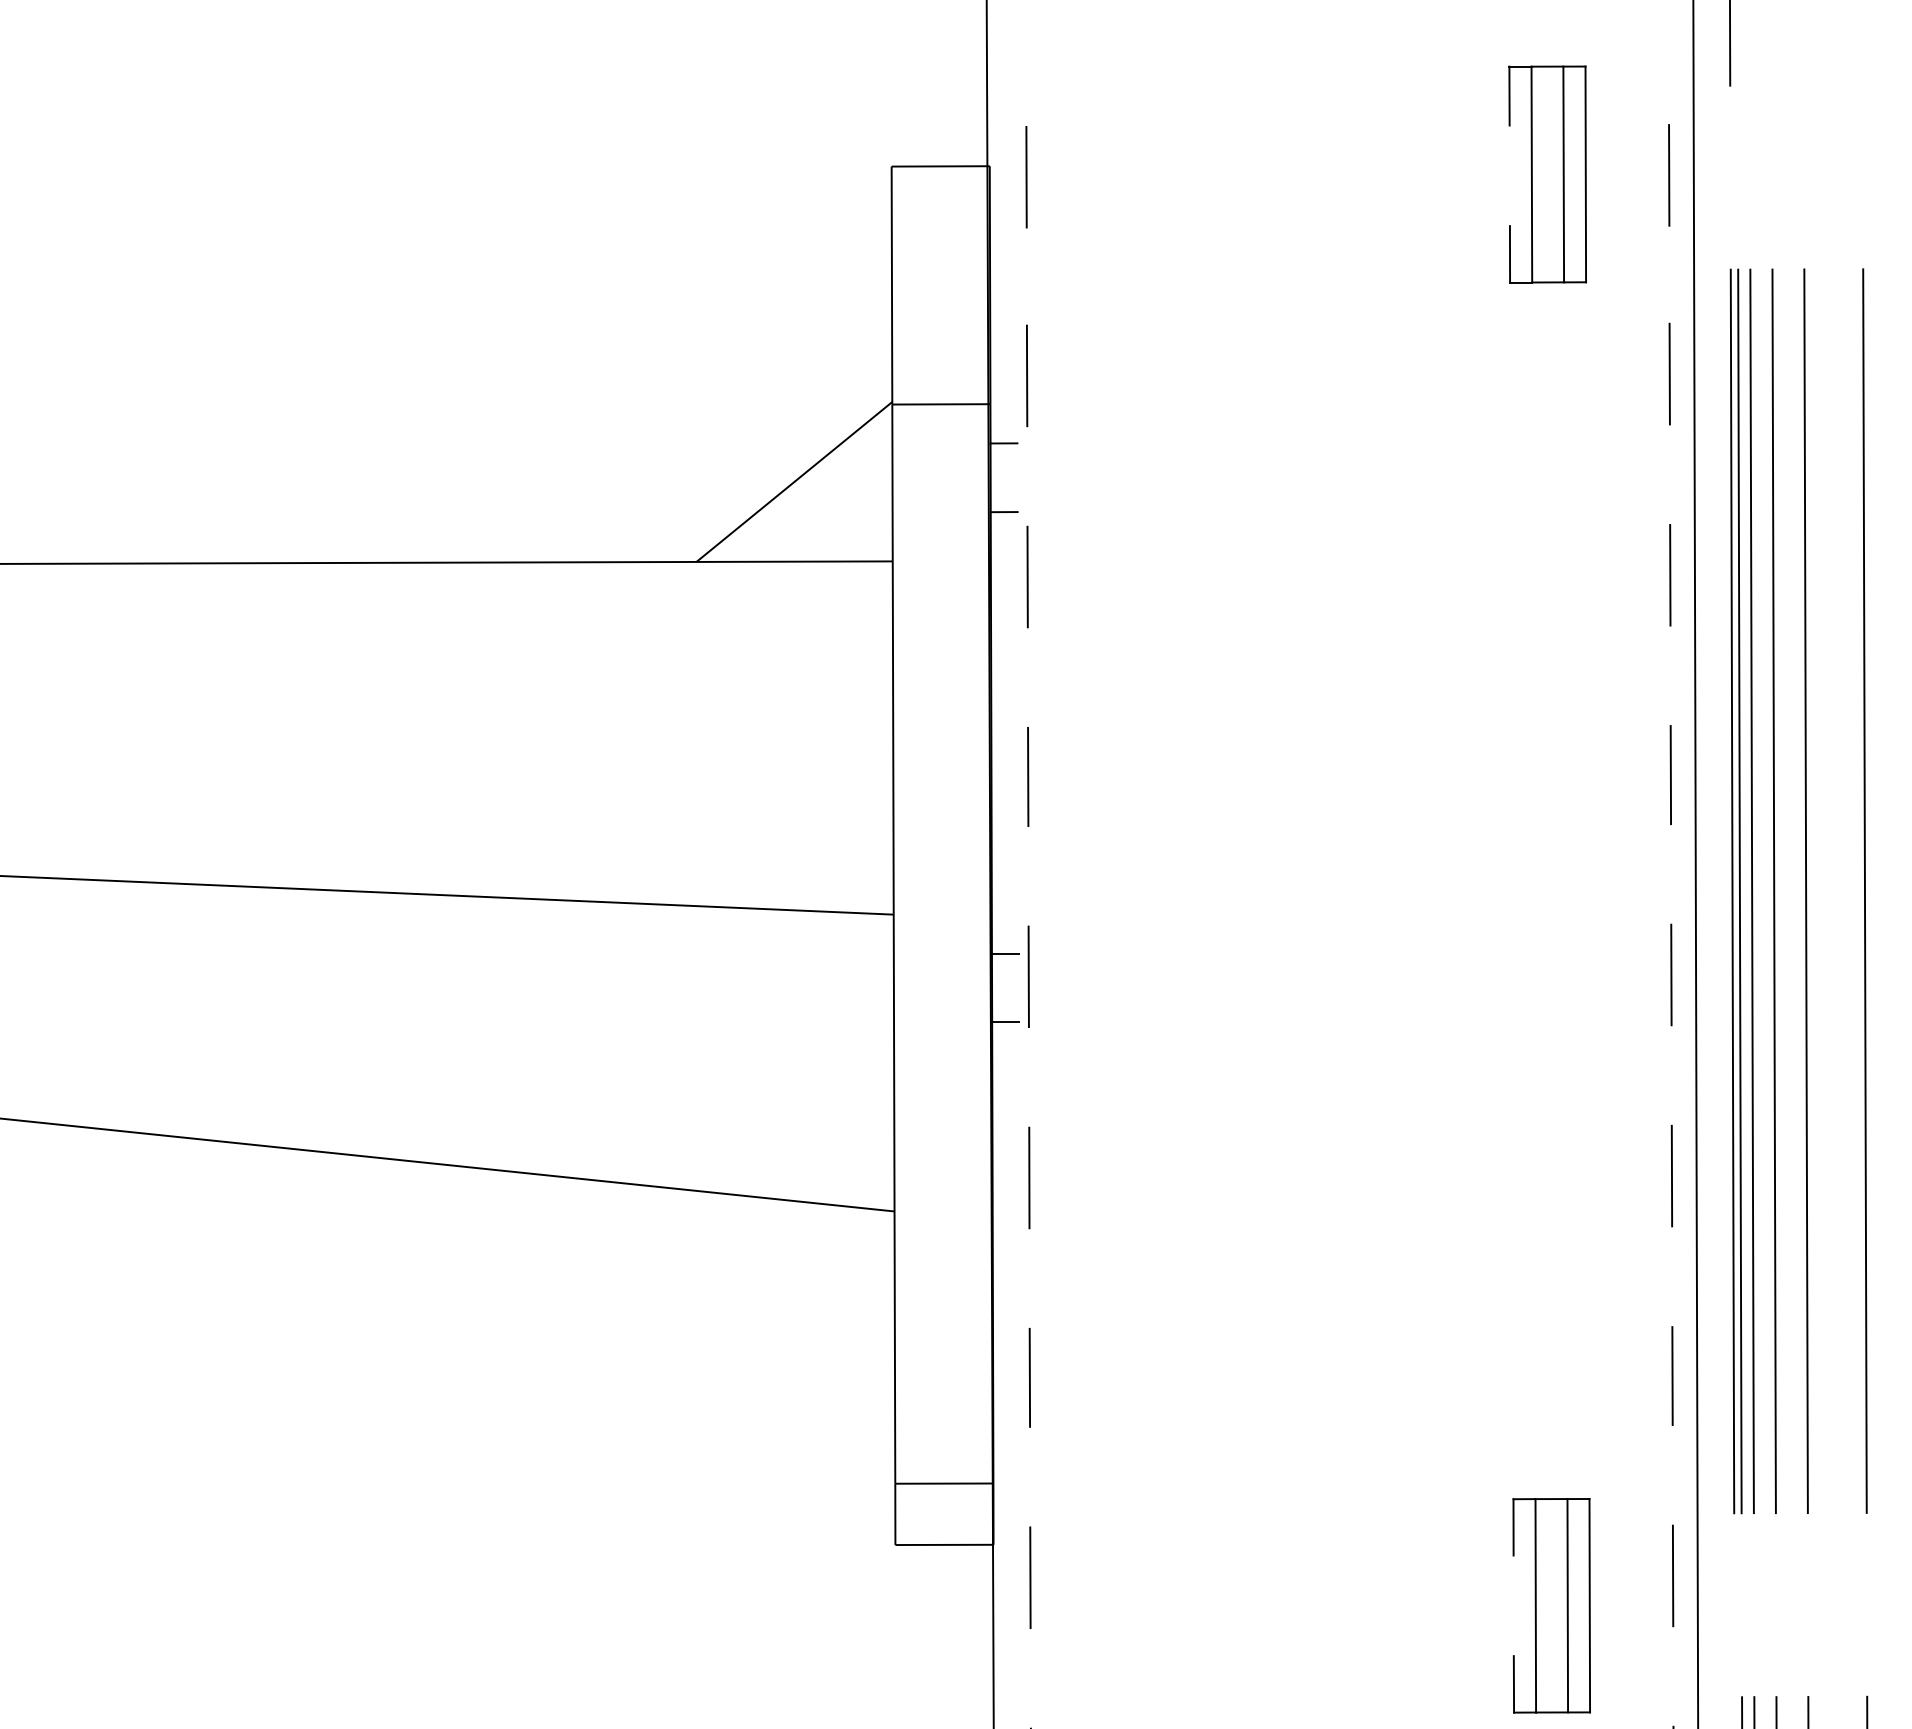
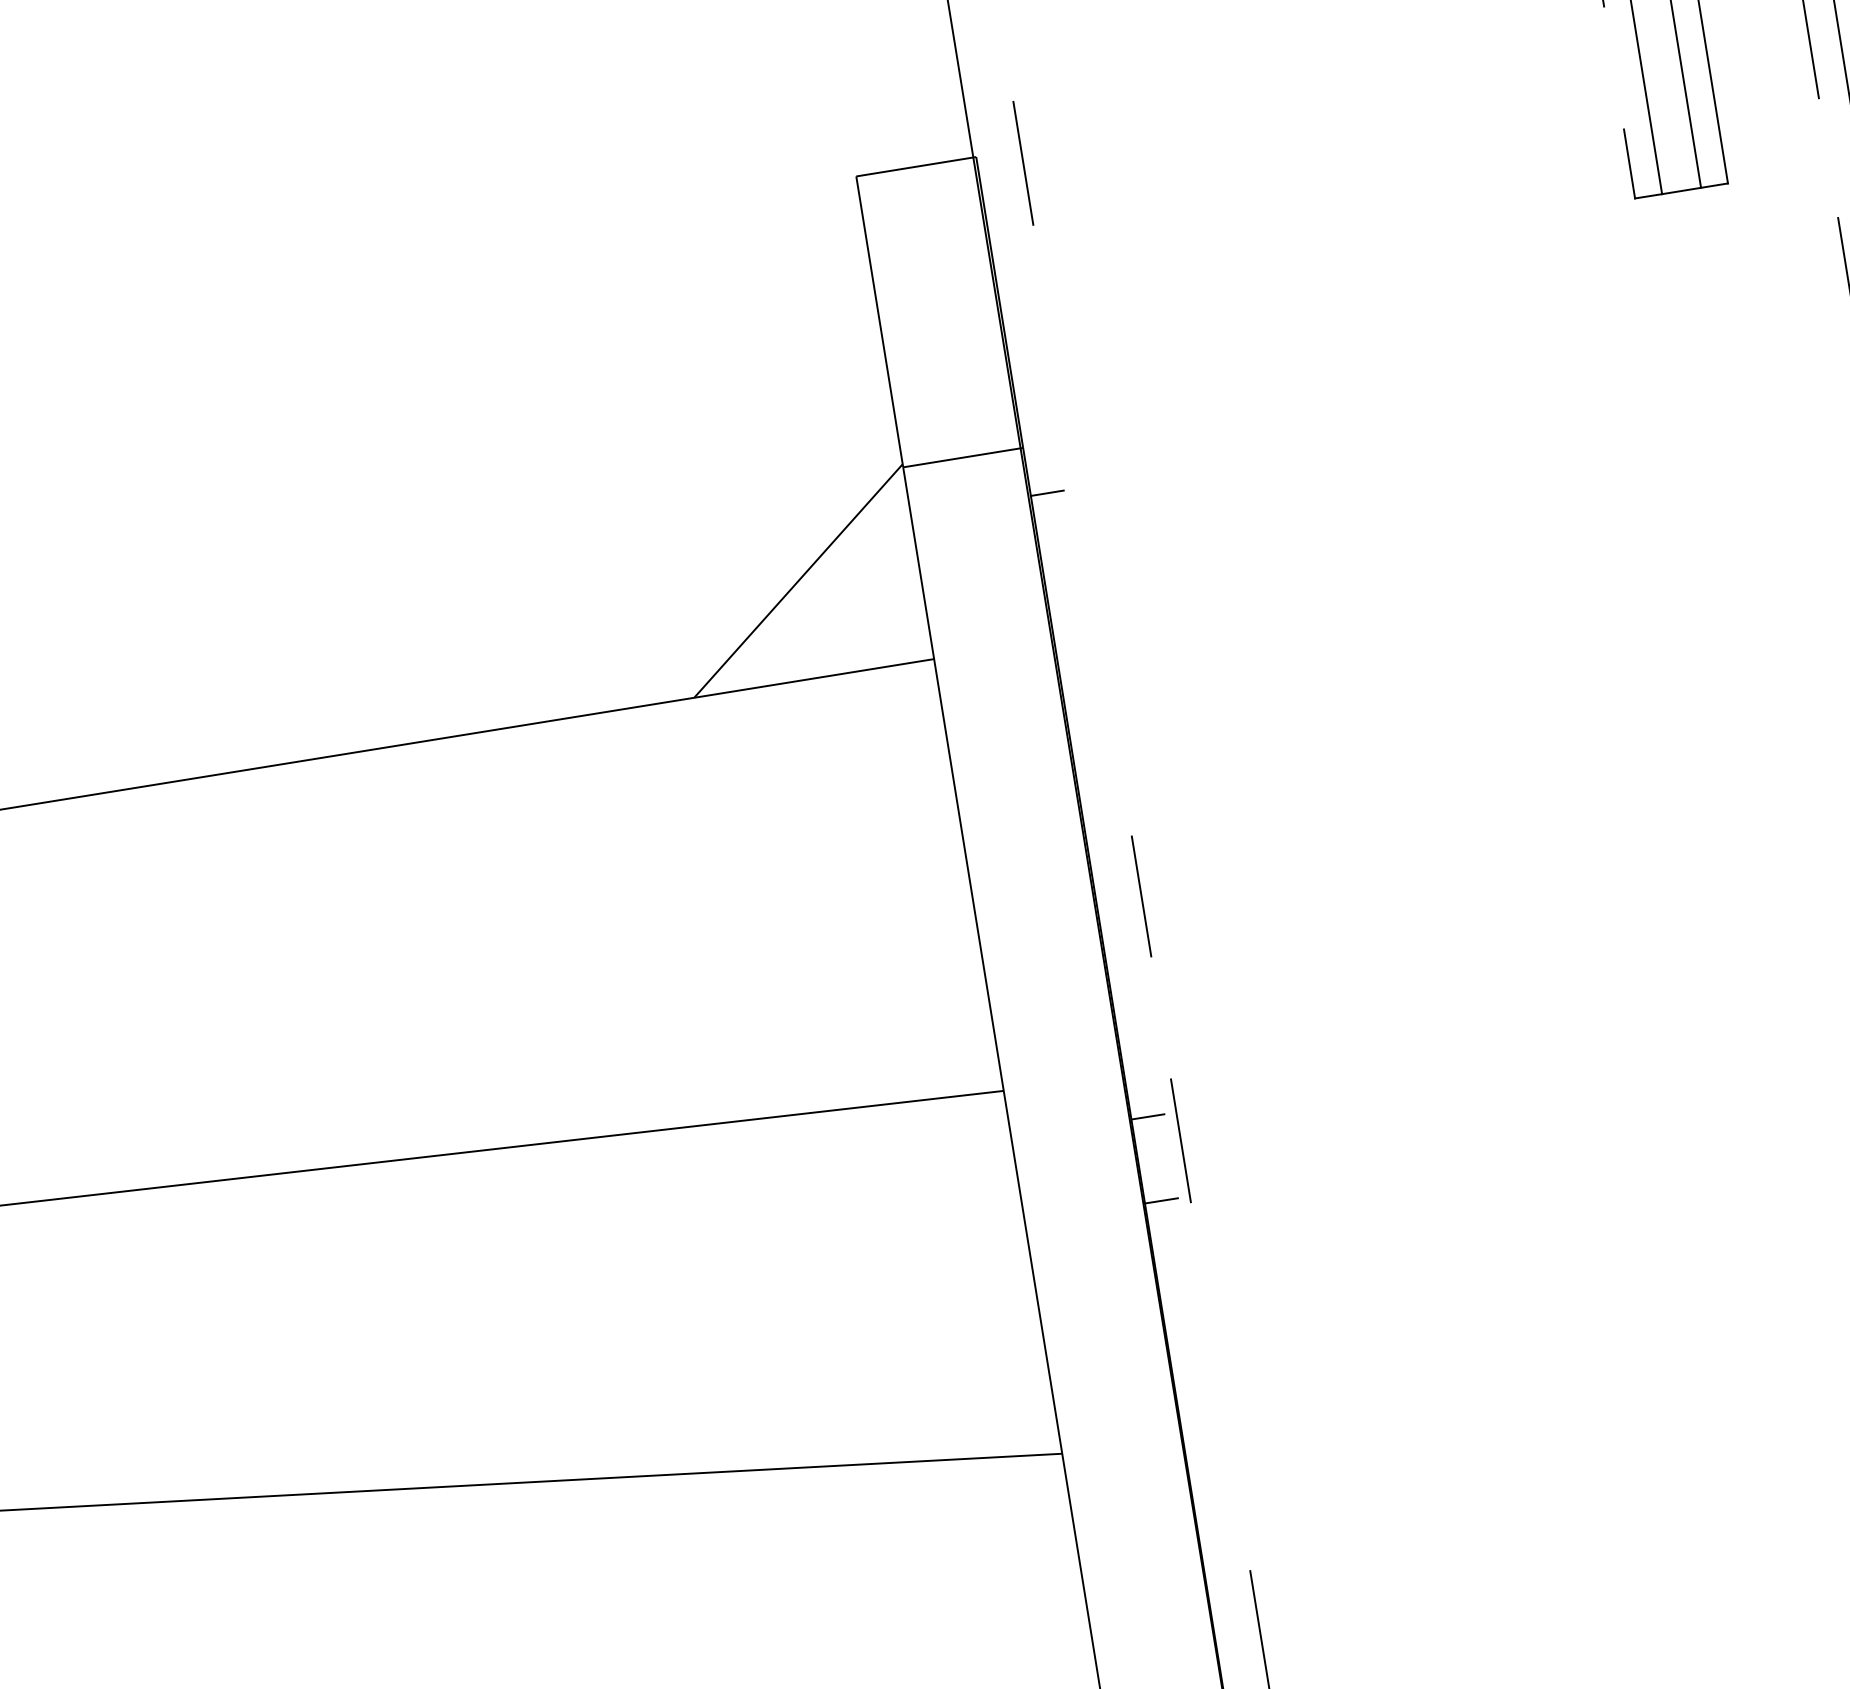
line: (1026, 375) -> (1061, 405), removed
line: (1003, 512) -> (1060, 577), removed
line: (1027, 576) -> (1101, 651), removed
line: (1029, 1177) -> (1220, 1386), removed

